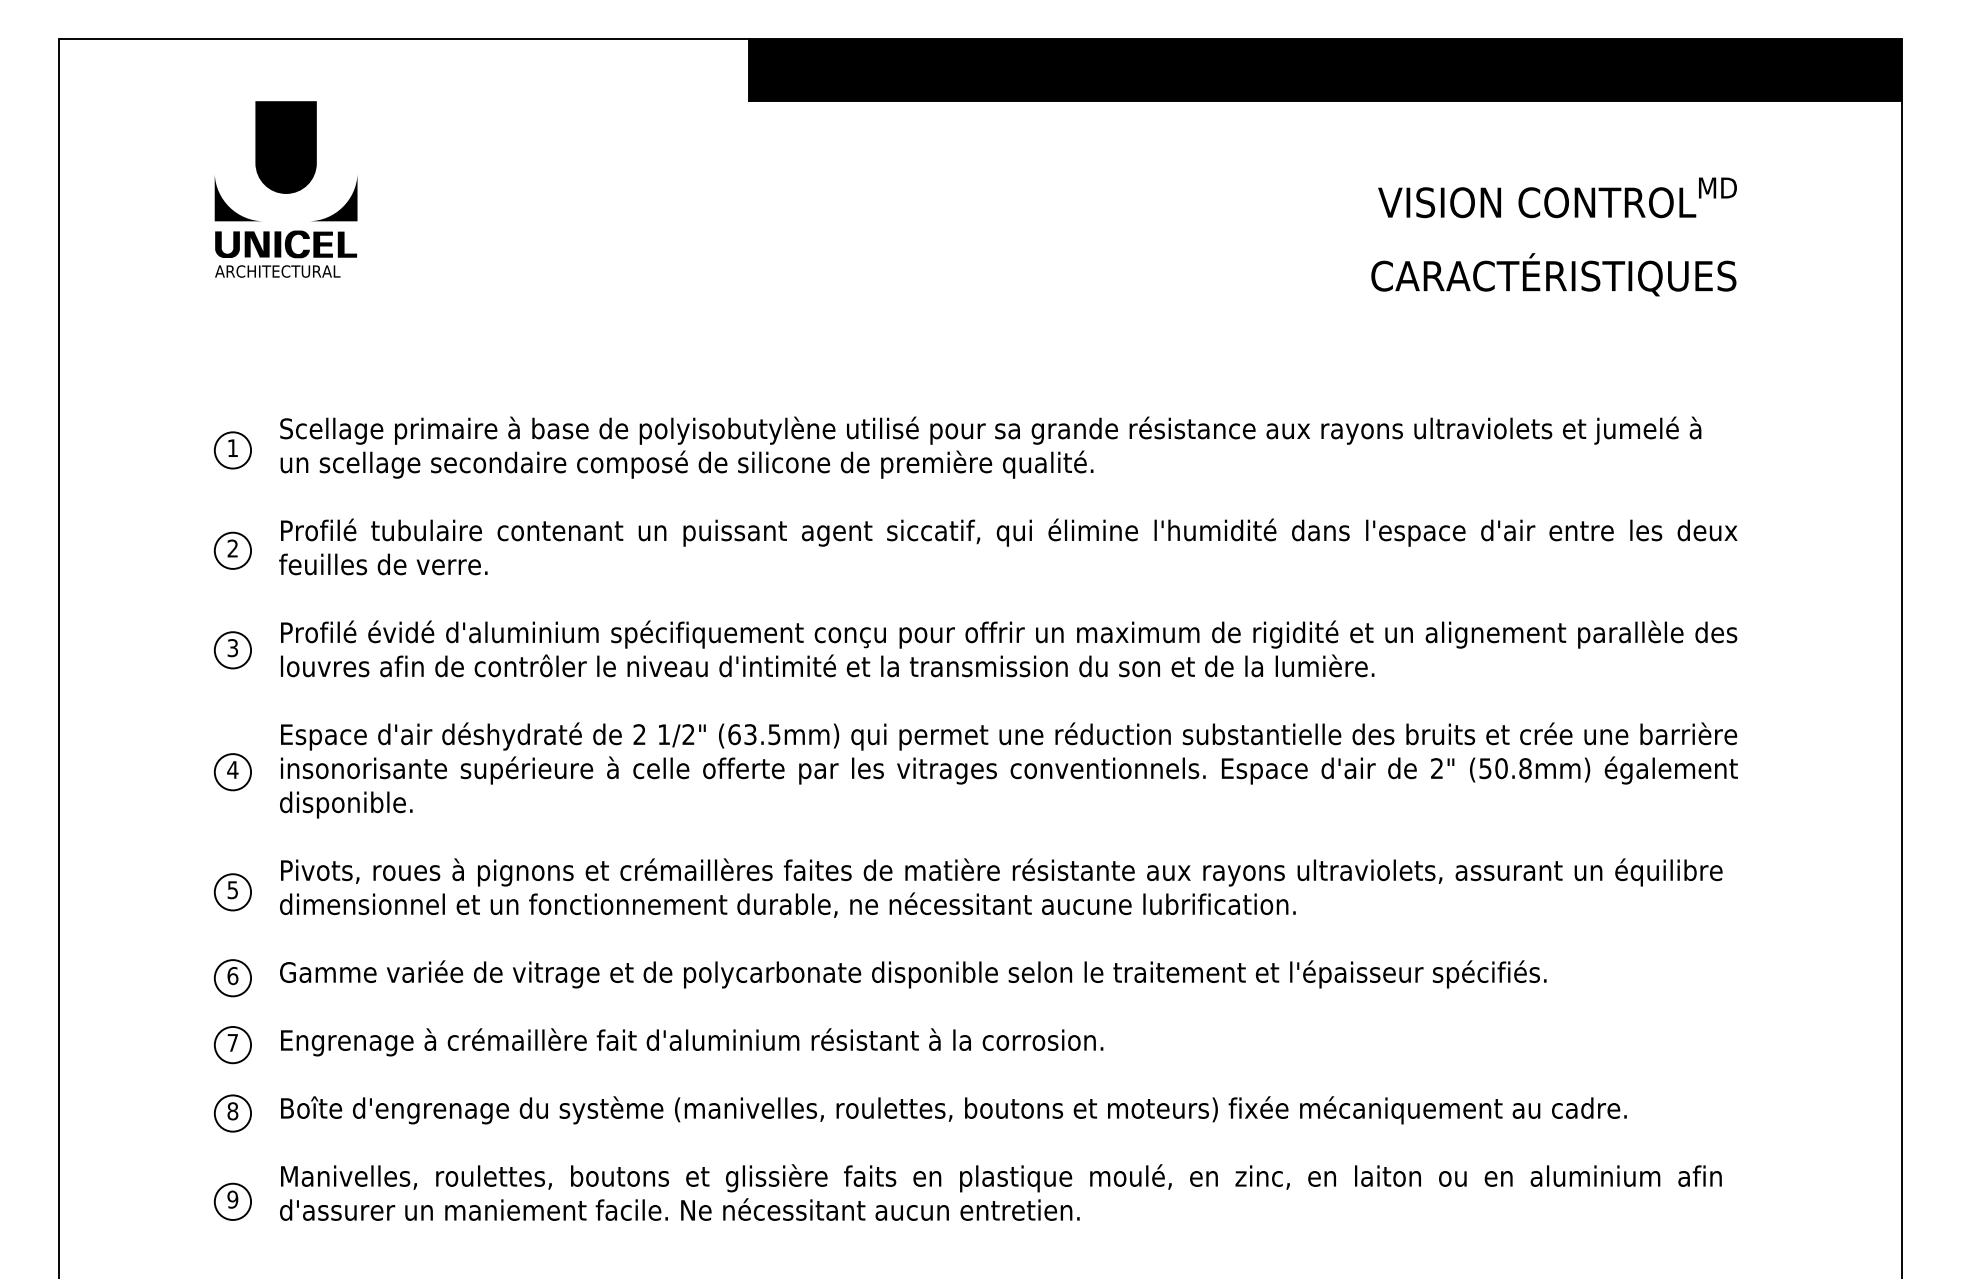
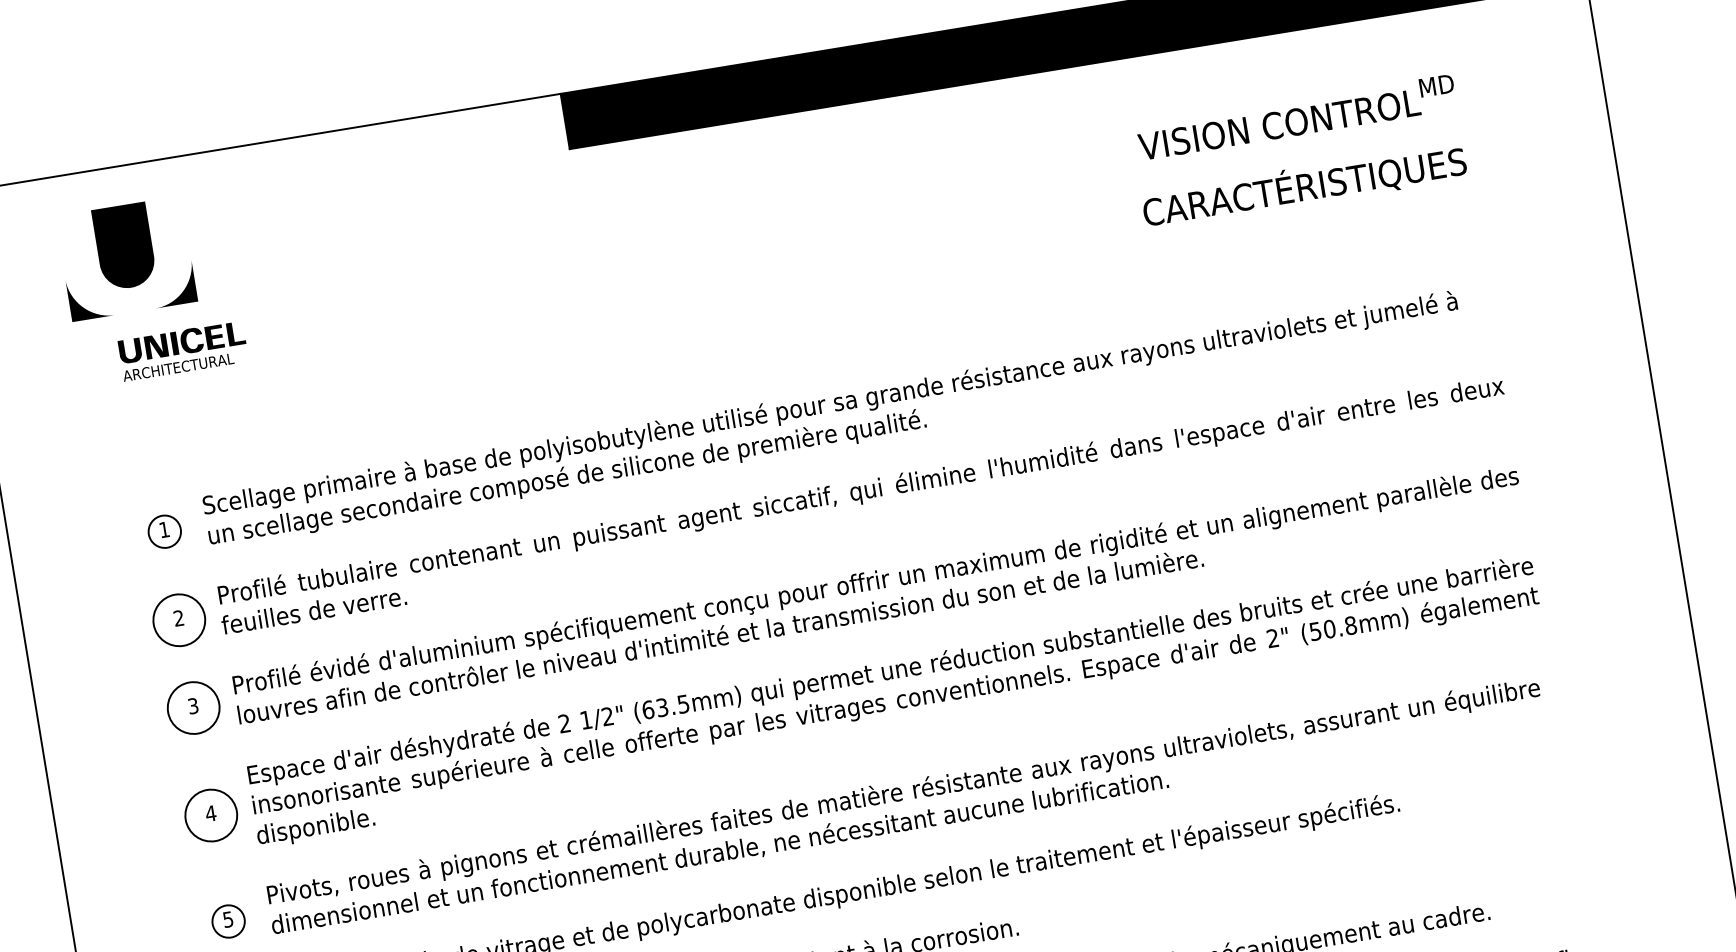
part: (285, 161) -> (126, 259), moved
circle: (232, 550) -> (178, 620), size x1.6
circle: (232, 650) -> (193, 708), size x1.6
circle: (232, 772) -> (210, 815), size x1.6

